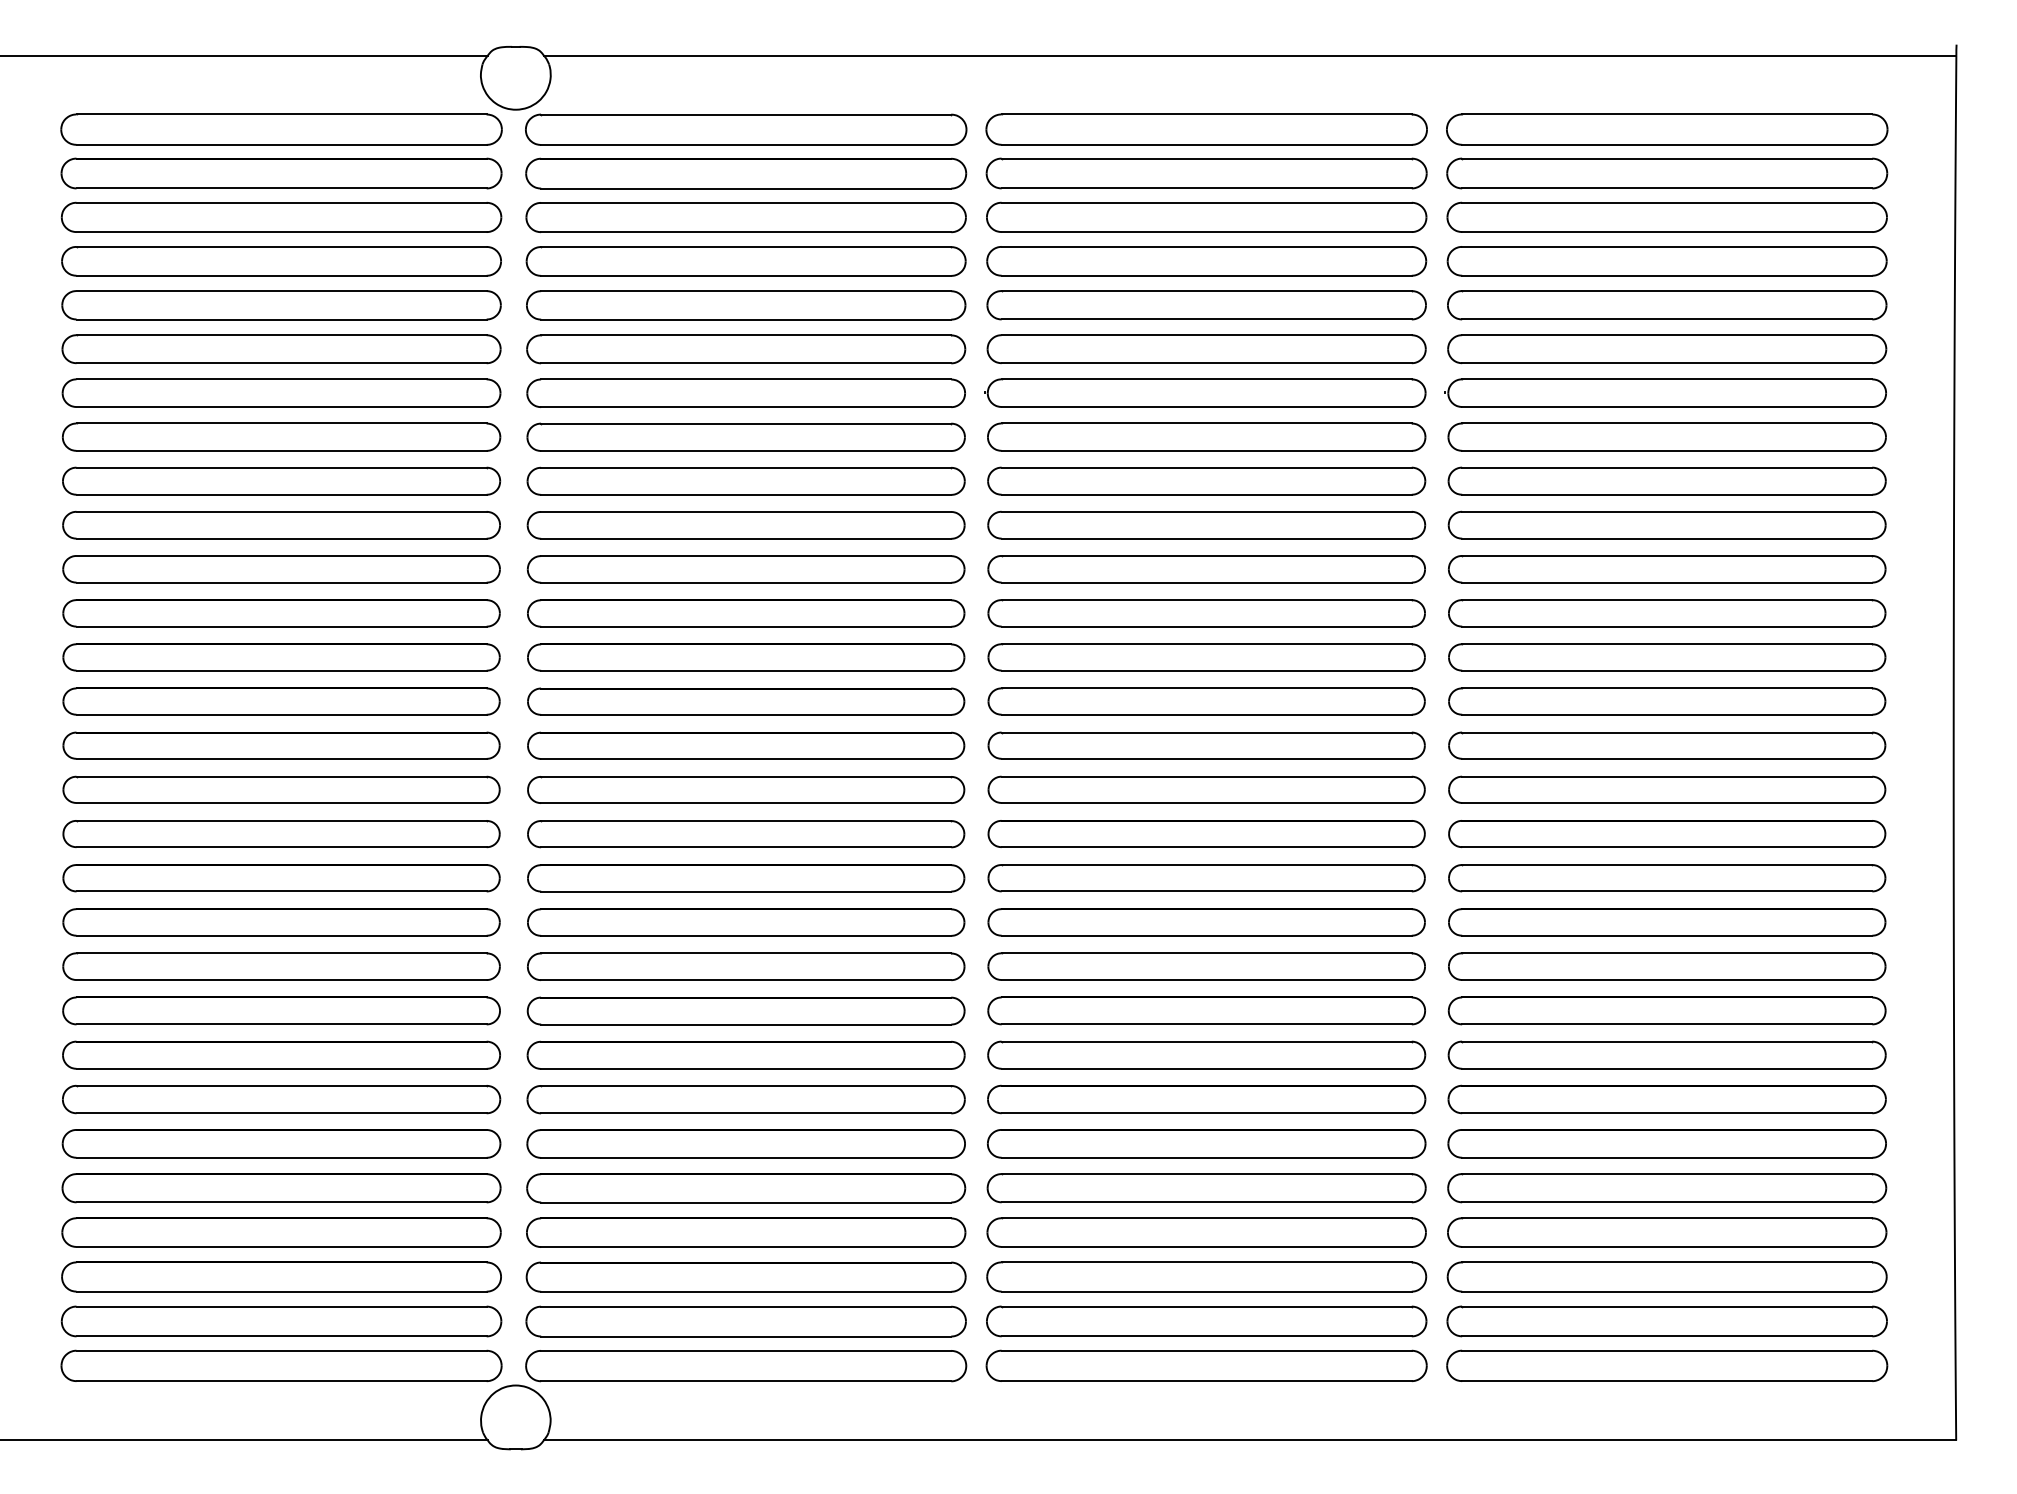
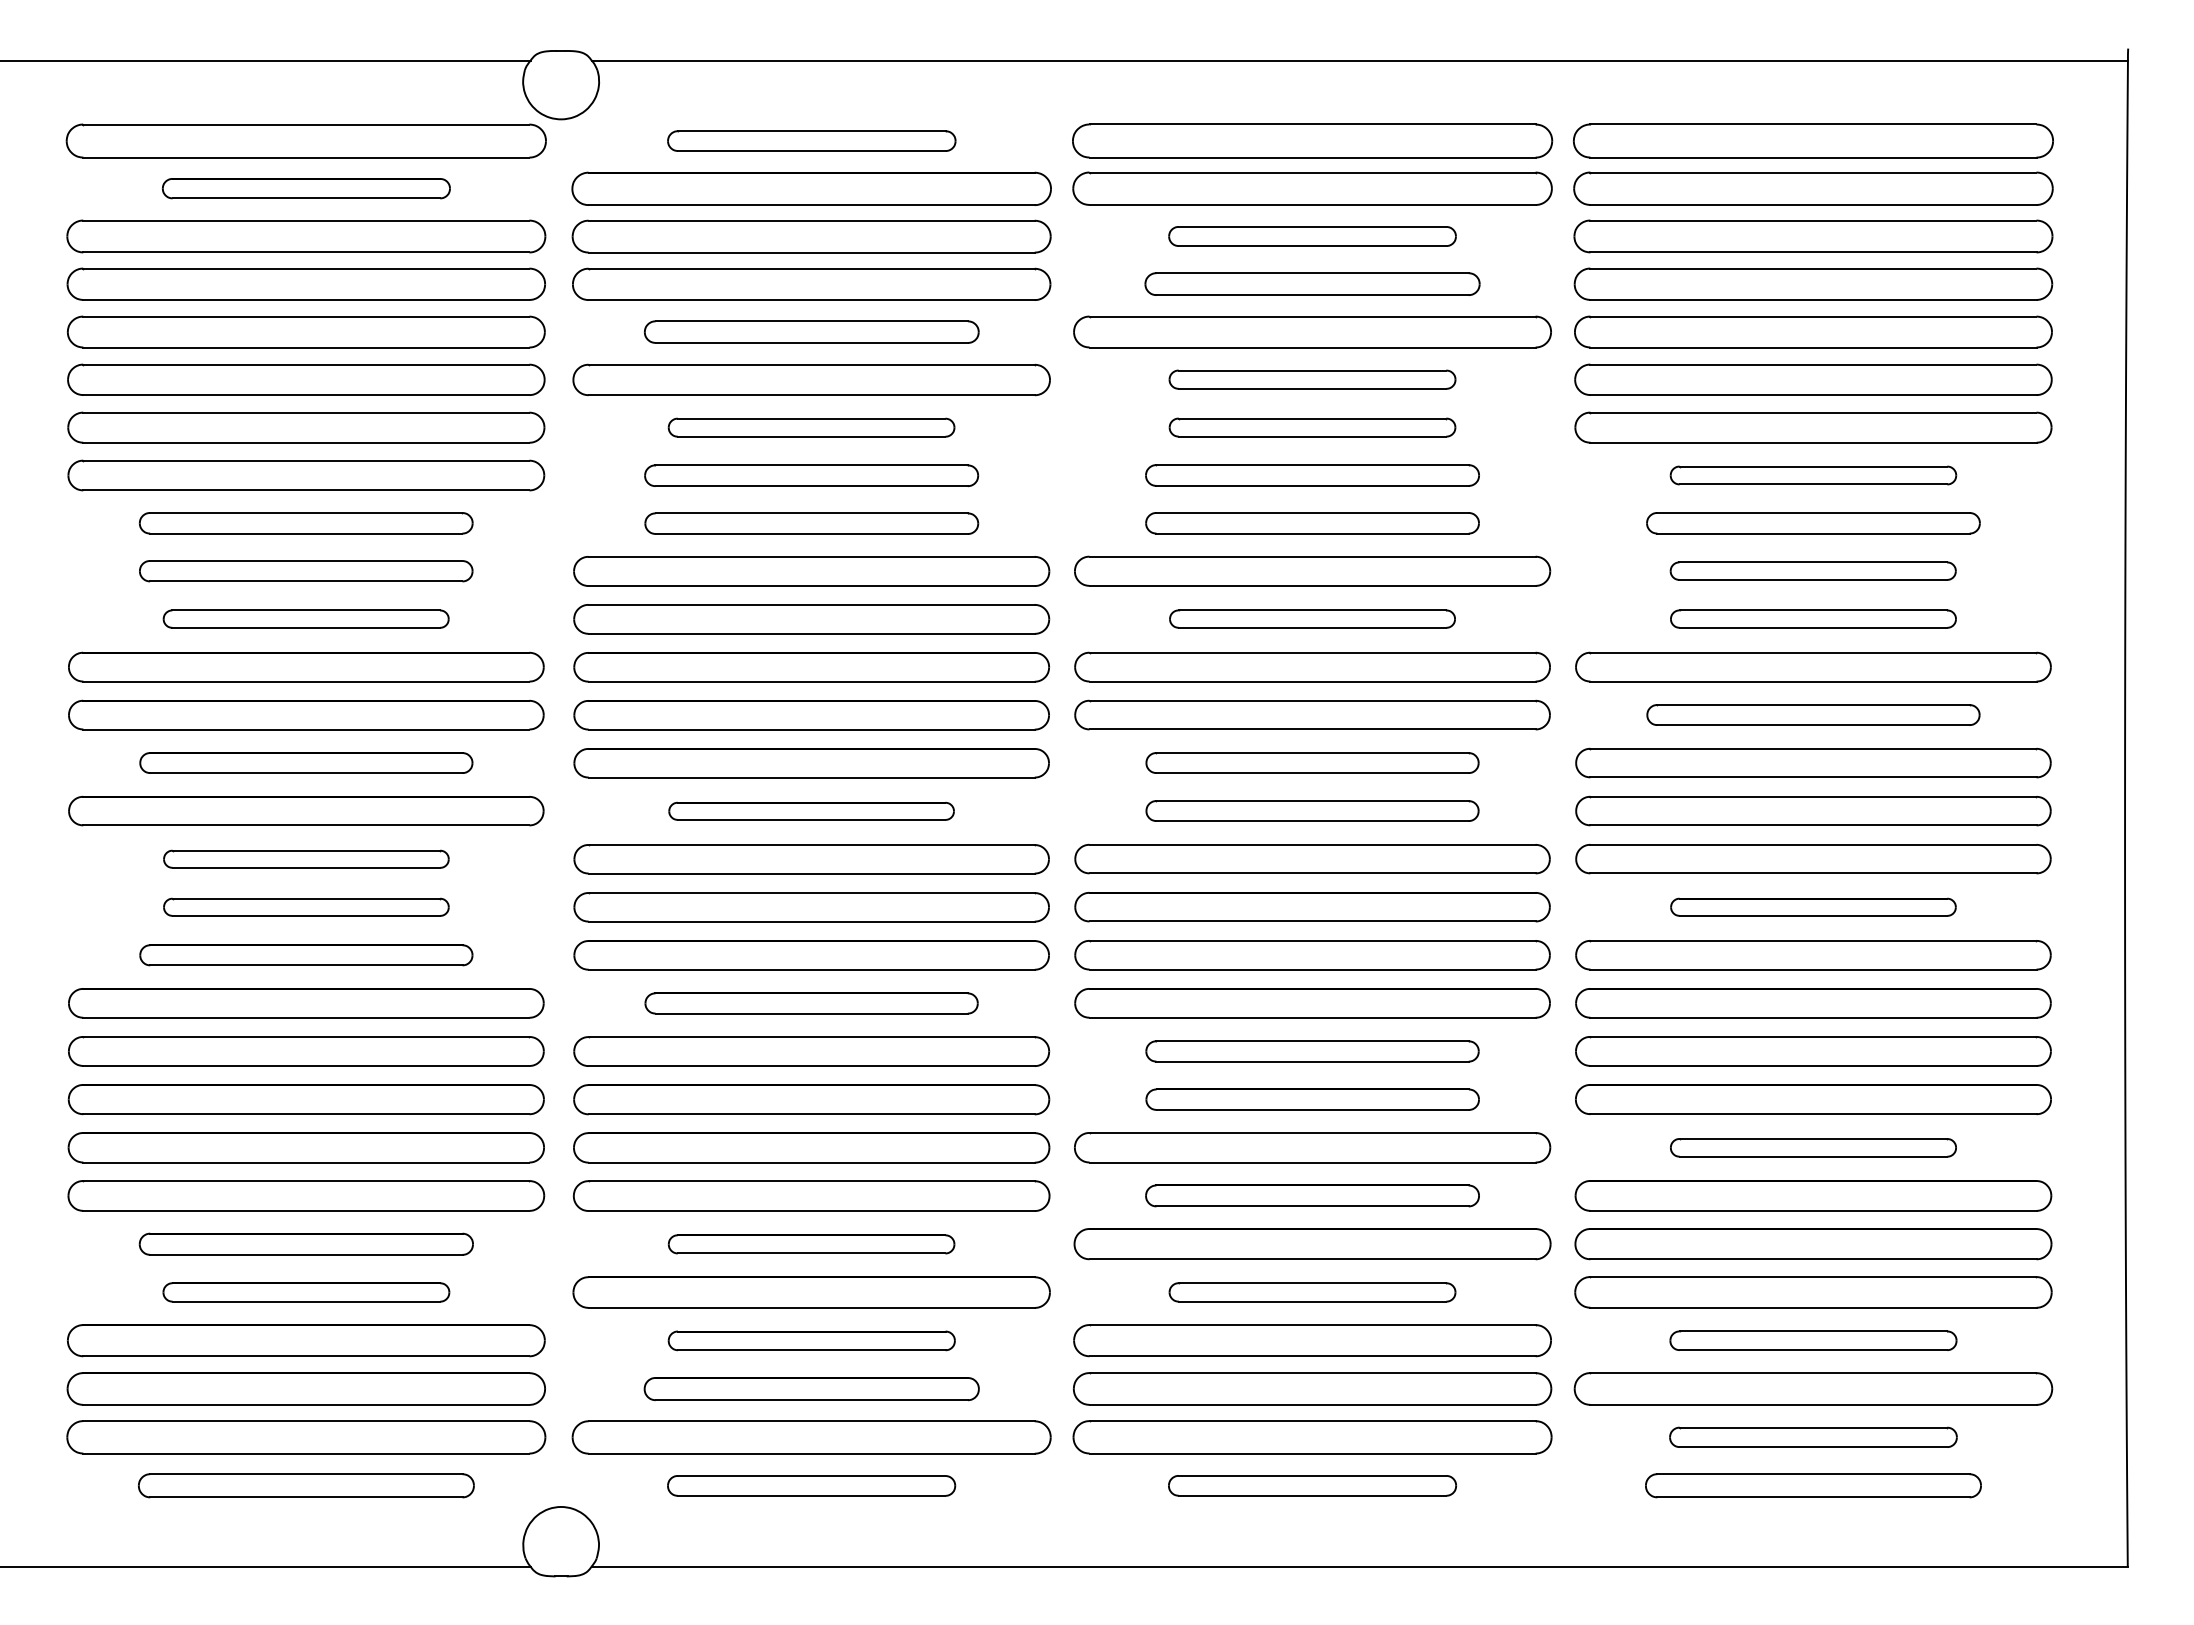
part: (746, 129) -> (811, 140), size x0.6
part: (281, 173) -> (306, 188), size x0.6
part: (1206, 217) -> (1312, 236), size x0.6
part: (1206, 260) -> (1312, 283), size x0.7
part: (746, 304) -> (811, 331), size x0.7
part: (1206, 348) -> (1312, 379), size x0.6
part: (746, 393) -> (811, 427), size x0.6
part: (1206, 393) -> (1312, 427), size x0.6
part: (746, 437) -> (811, 475), size x0.7
part: (1206, 437) -> (1312, 475), size x0.7
part: (1667, 437) -> (1813, 475), size x0.6
part: (280, 480) -> (305, 522), size x0.7
part: (1206, 480) -> (1312, 522), size x0.7
part: (1667, 480) -> (1813, 522), size x0.7
part: (746, 481) -> (811, 523), size x0.7
part: (280, 524) -> (305, 570), size x0.7
part: (1666, 524) -> (1812, 570), size x0.6
part: (280, 568) -> (305, 618), size x0.6
part: (1206, 568) -> (1312, 618), size x0.6
part: (1667, 568) -> (1813, 618), size x0.6
part: (1667, 656) -> (1813, 714), size x0.7
part: (281, 701) -> (306, 762), size x0.7
part: (1206, 701) -> (1312, 762), size x0.7
part: (1206, 745) -> (1312, 810), size x0.7
part: (746, 746) -> (811, 811), size x0.6
part: (281, 790) -> (306, 859), size x0.6
part: (281, 834) -> (306, 907), size x0.6
part: (1667, 834) -> (1813, 907), size x0.6
part: (281, 878) -> (306, 955), size x0.7
part: (746, 922) -> (811, 1003), size x0.7
part: (1206, 966) -> (1312, 1051), size x0.7
part: (1206, 1010) -> (1312, 1099), size x0.7
part: (1667, 1054) -> (1813, 1147), size x0.6
part: (1206, 1099) -> (1312, 1195), size x0.7
part: (281, 1144) -> (306, 1244), size x0.7
part: (746, 1144) -> (811, 1244), size x0.6
part: (281, 1188) -> (306, 1292), size x0.6
part: (1206, 1188) -> (1312, 1292), size x0.6
part: (746, 1232) -> (811, 1340), size x0.6
part: (1667, 1232) -> (1813, 1340), size x0.6
part: (746, 1276) -> (811, 1388), size x0.7
part: (1667, 1321) -> (1813, 1437), size x0.6
part: (281, 1365) -> (306, 1485), size x0.7
part: (746, 1365) -> (811, 1485), size x0.6
part: (1206, 1365) -> (1312, 1485), size x0.6
part: (1667, 1365) -> (1813, 1485), size x0.7

